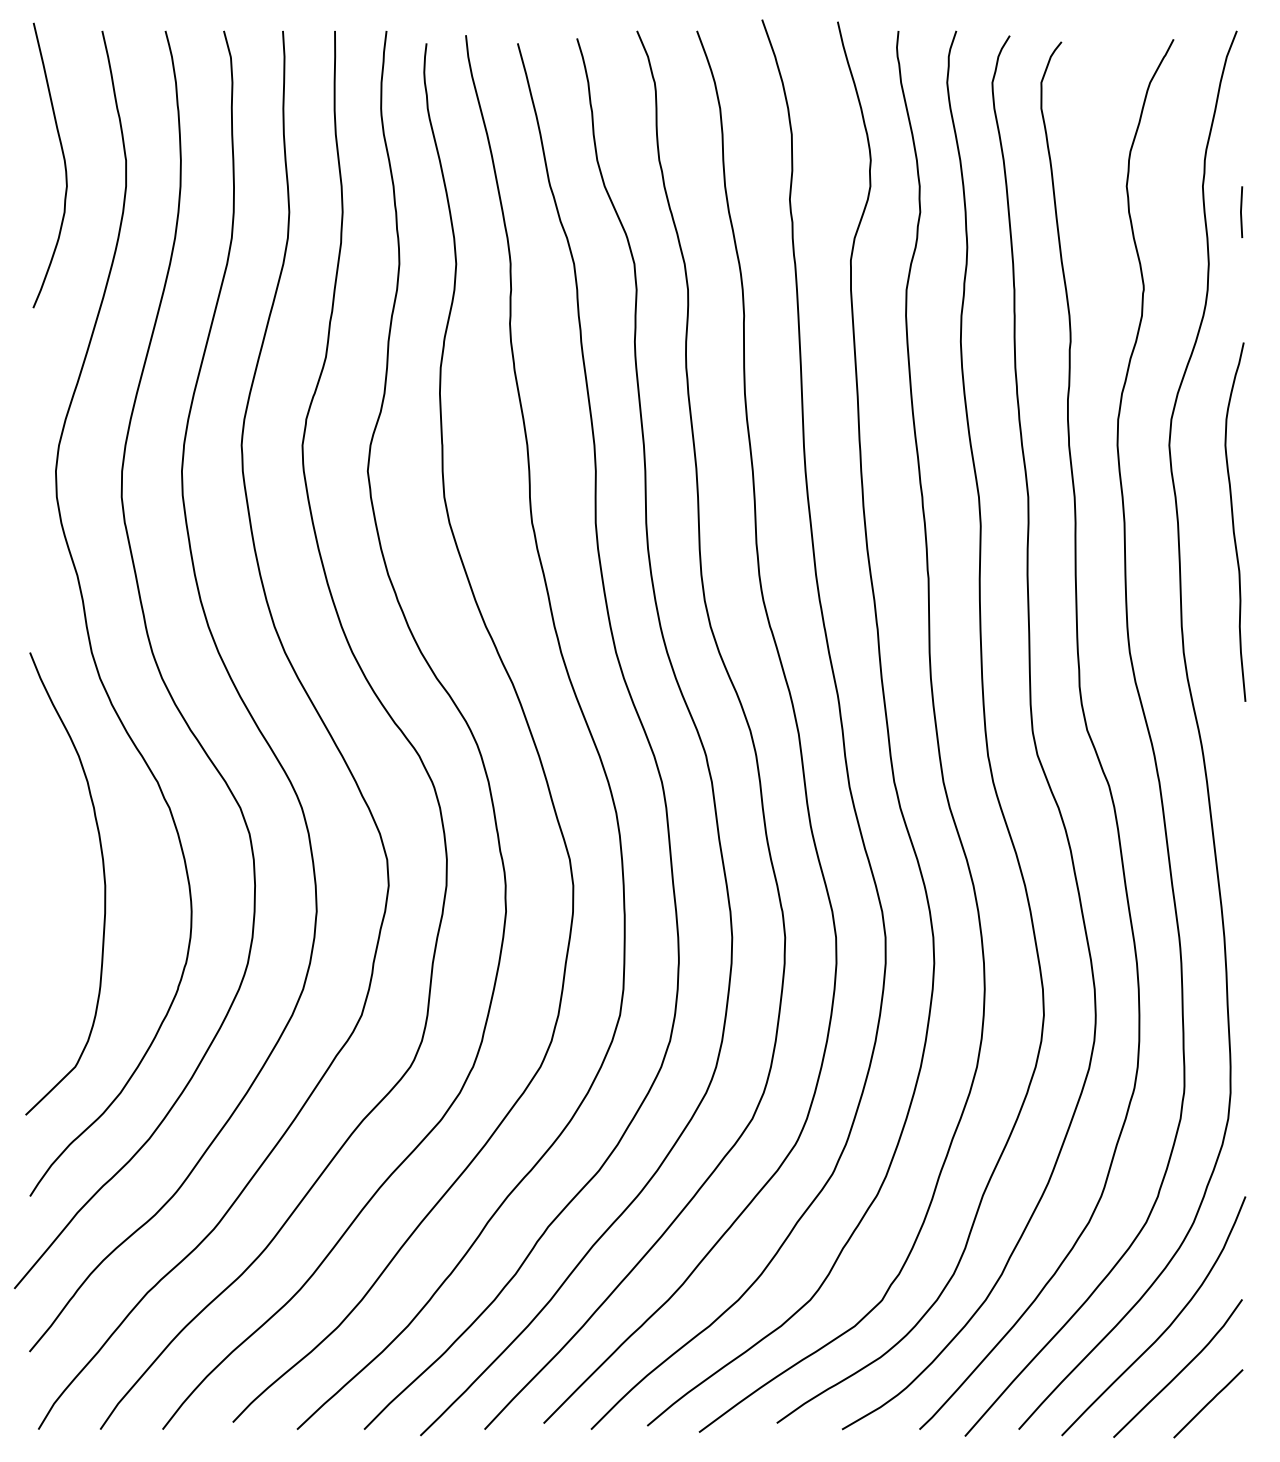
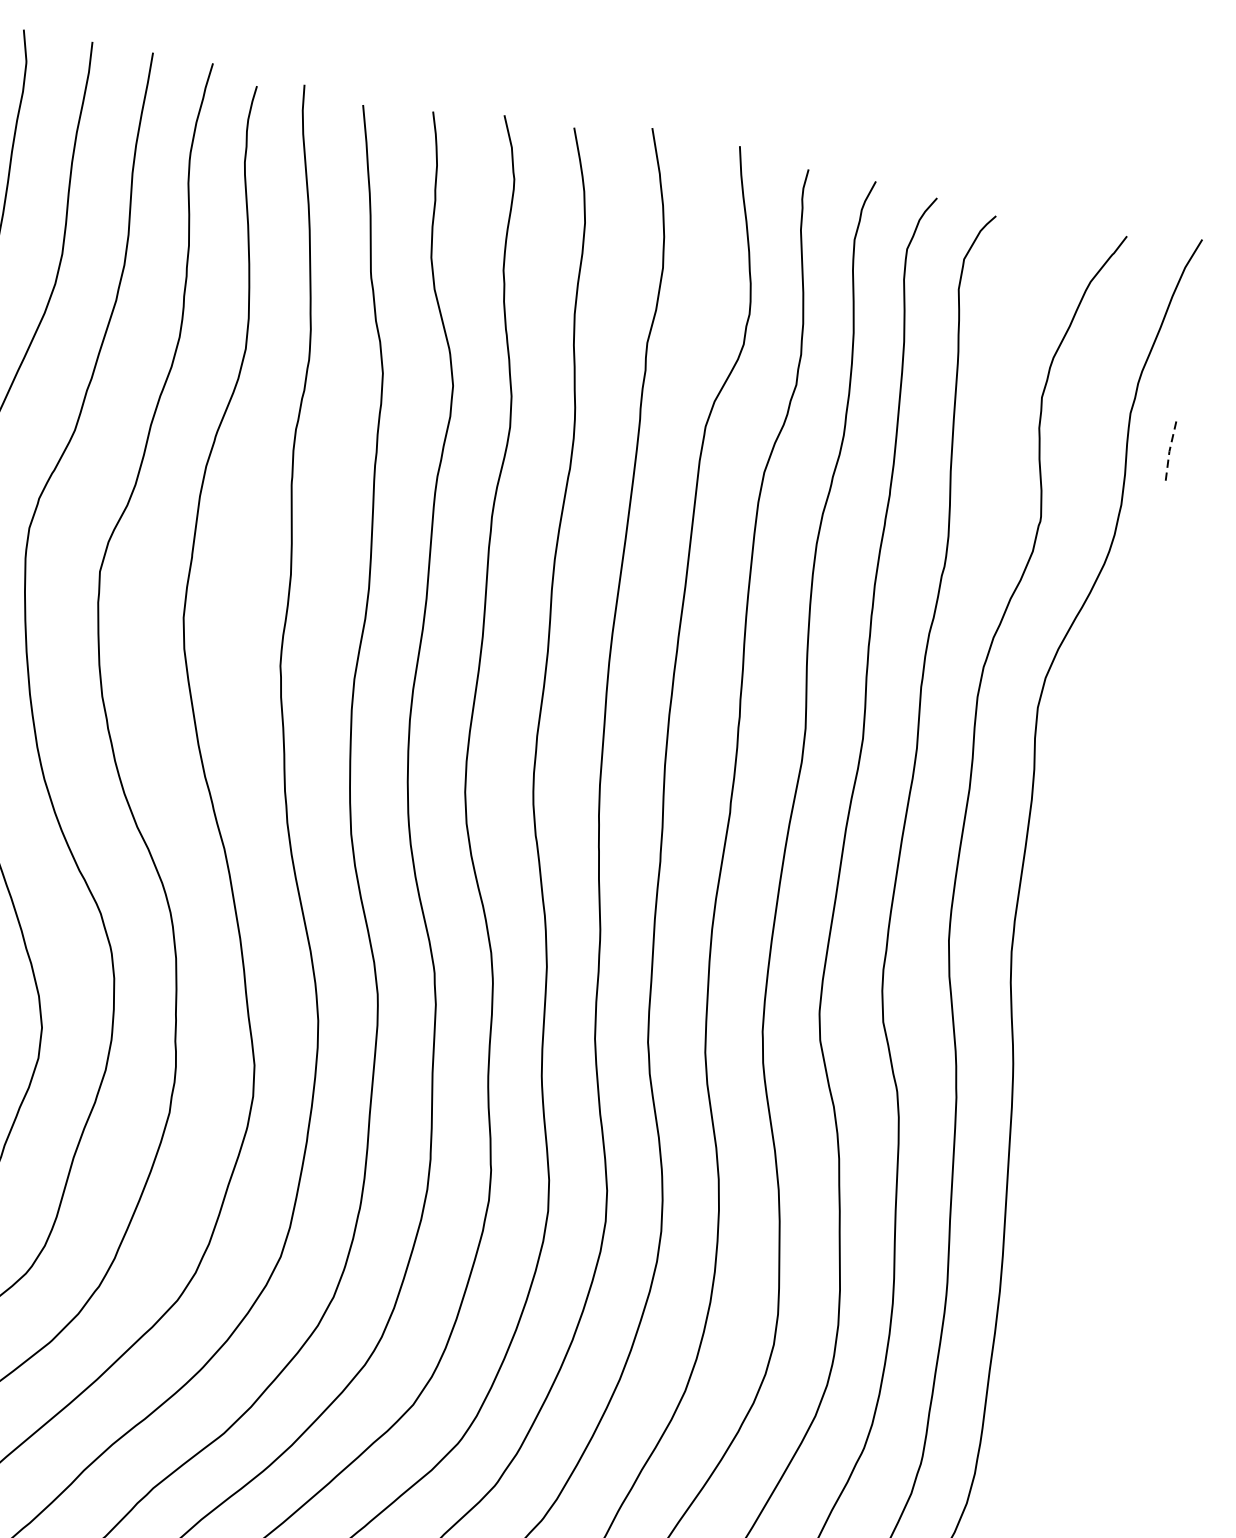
line: (1240, 212) -> (1168, 451), solid -> dashed
curve: (1233, 521) -> (1096, 809), removed

